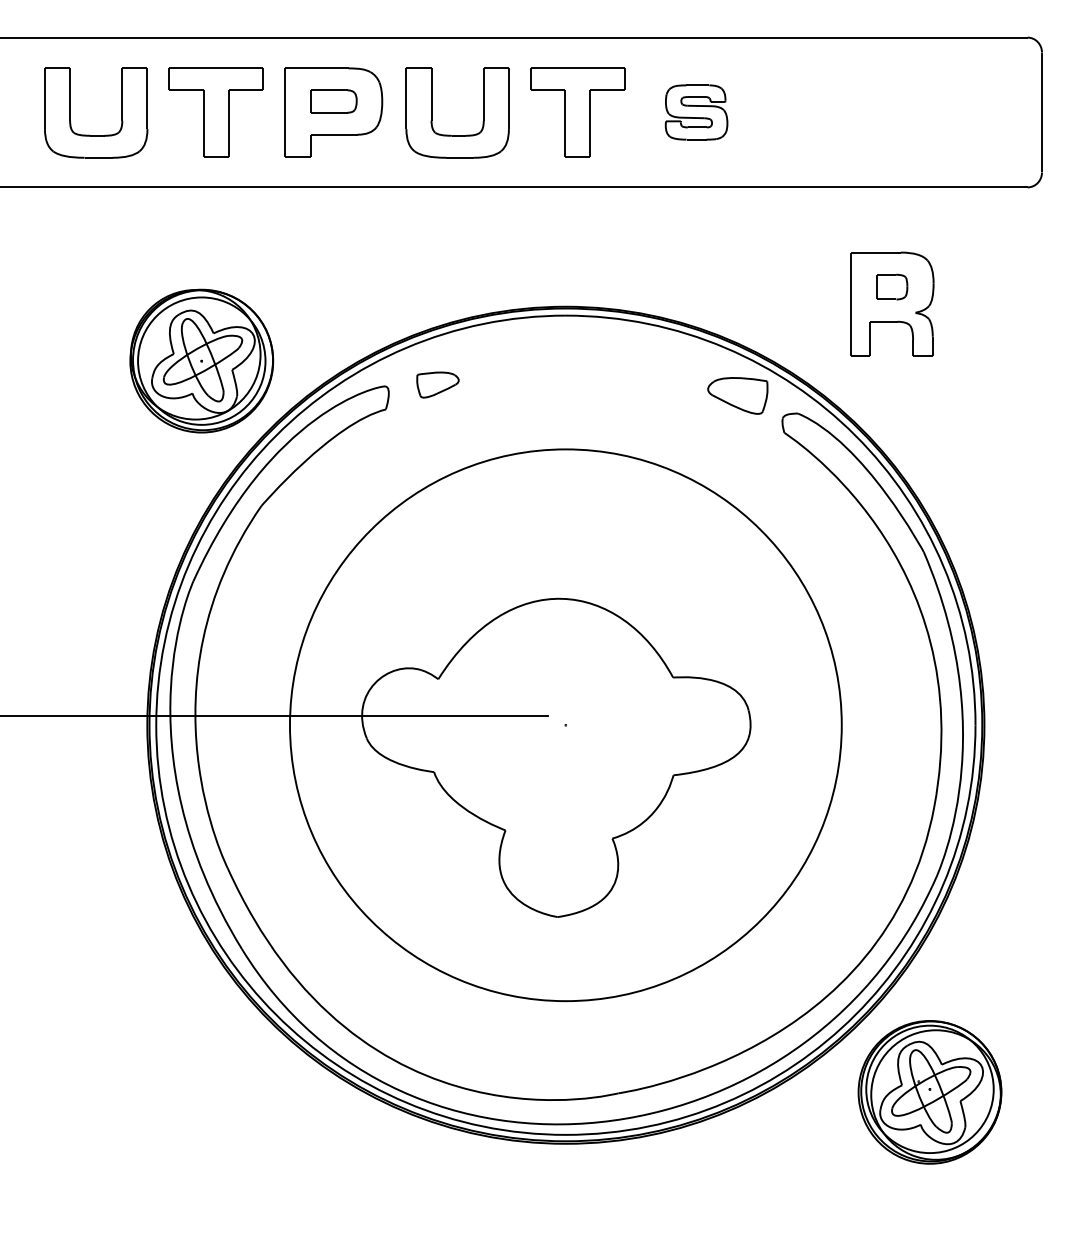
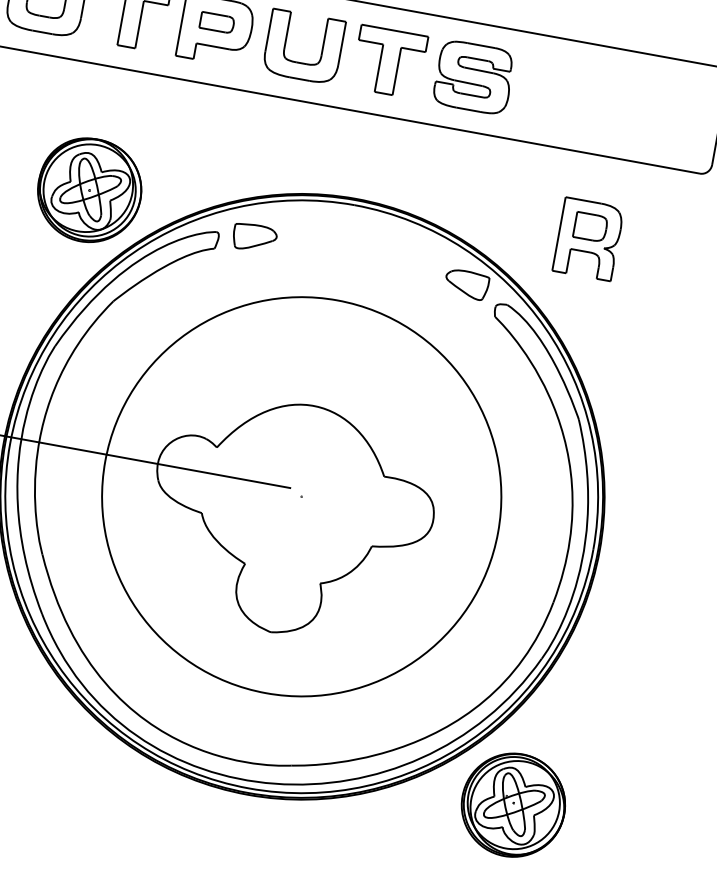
part: (696, 112) -> (473, 77), size x1.67
part: (891, 286) -> (590, 226), size x1.43
part: (437, 384) -> (254, 237), size x1.43

